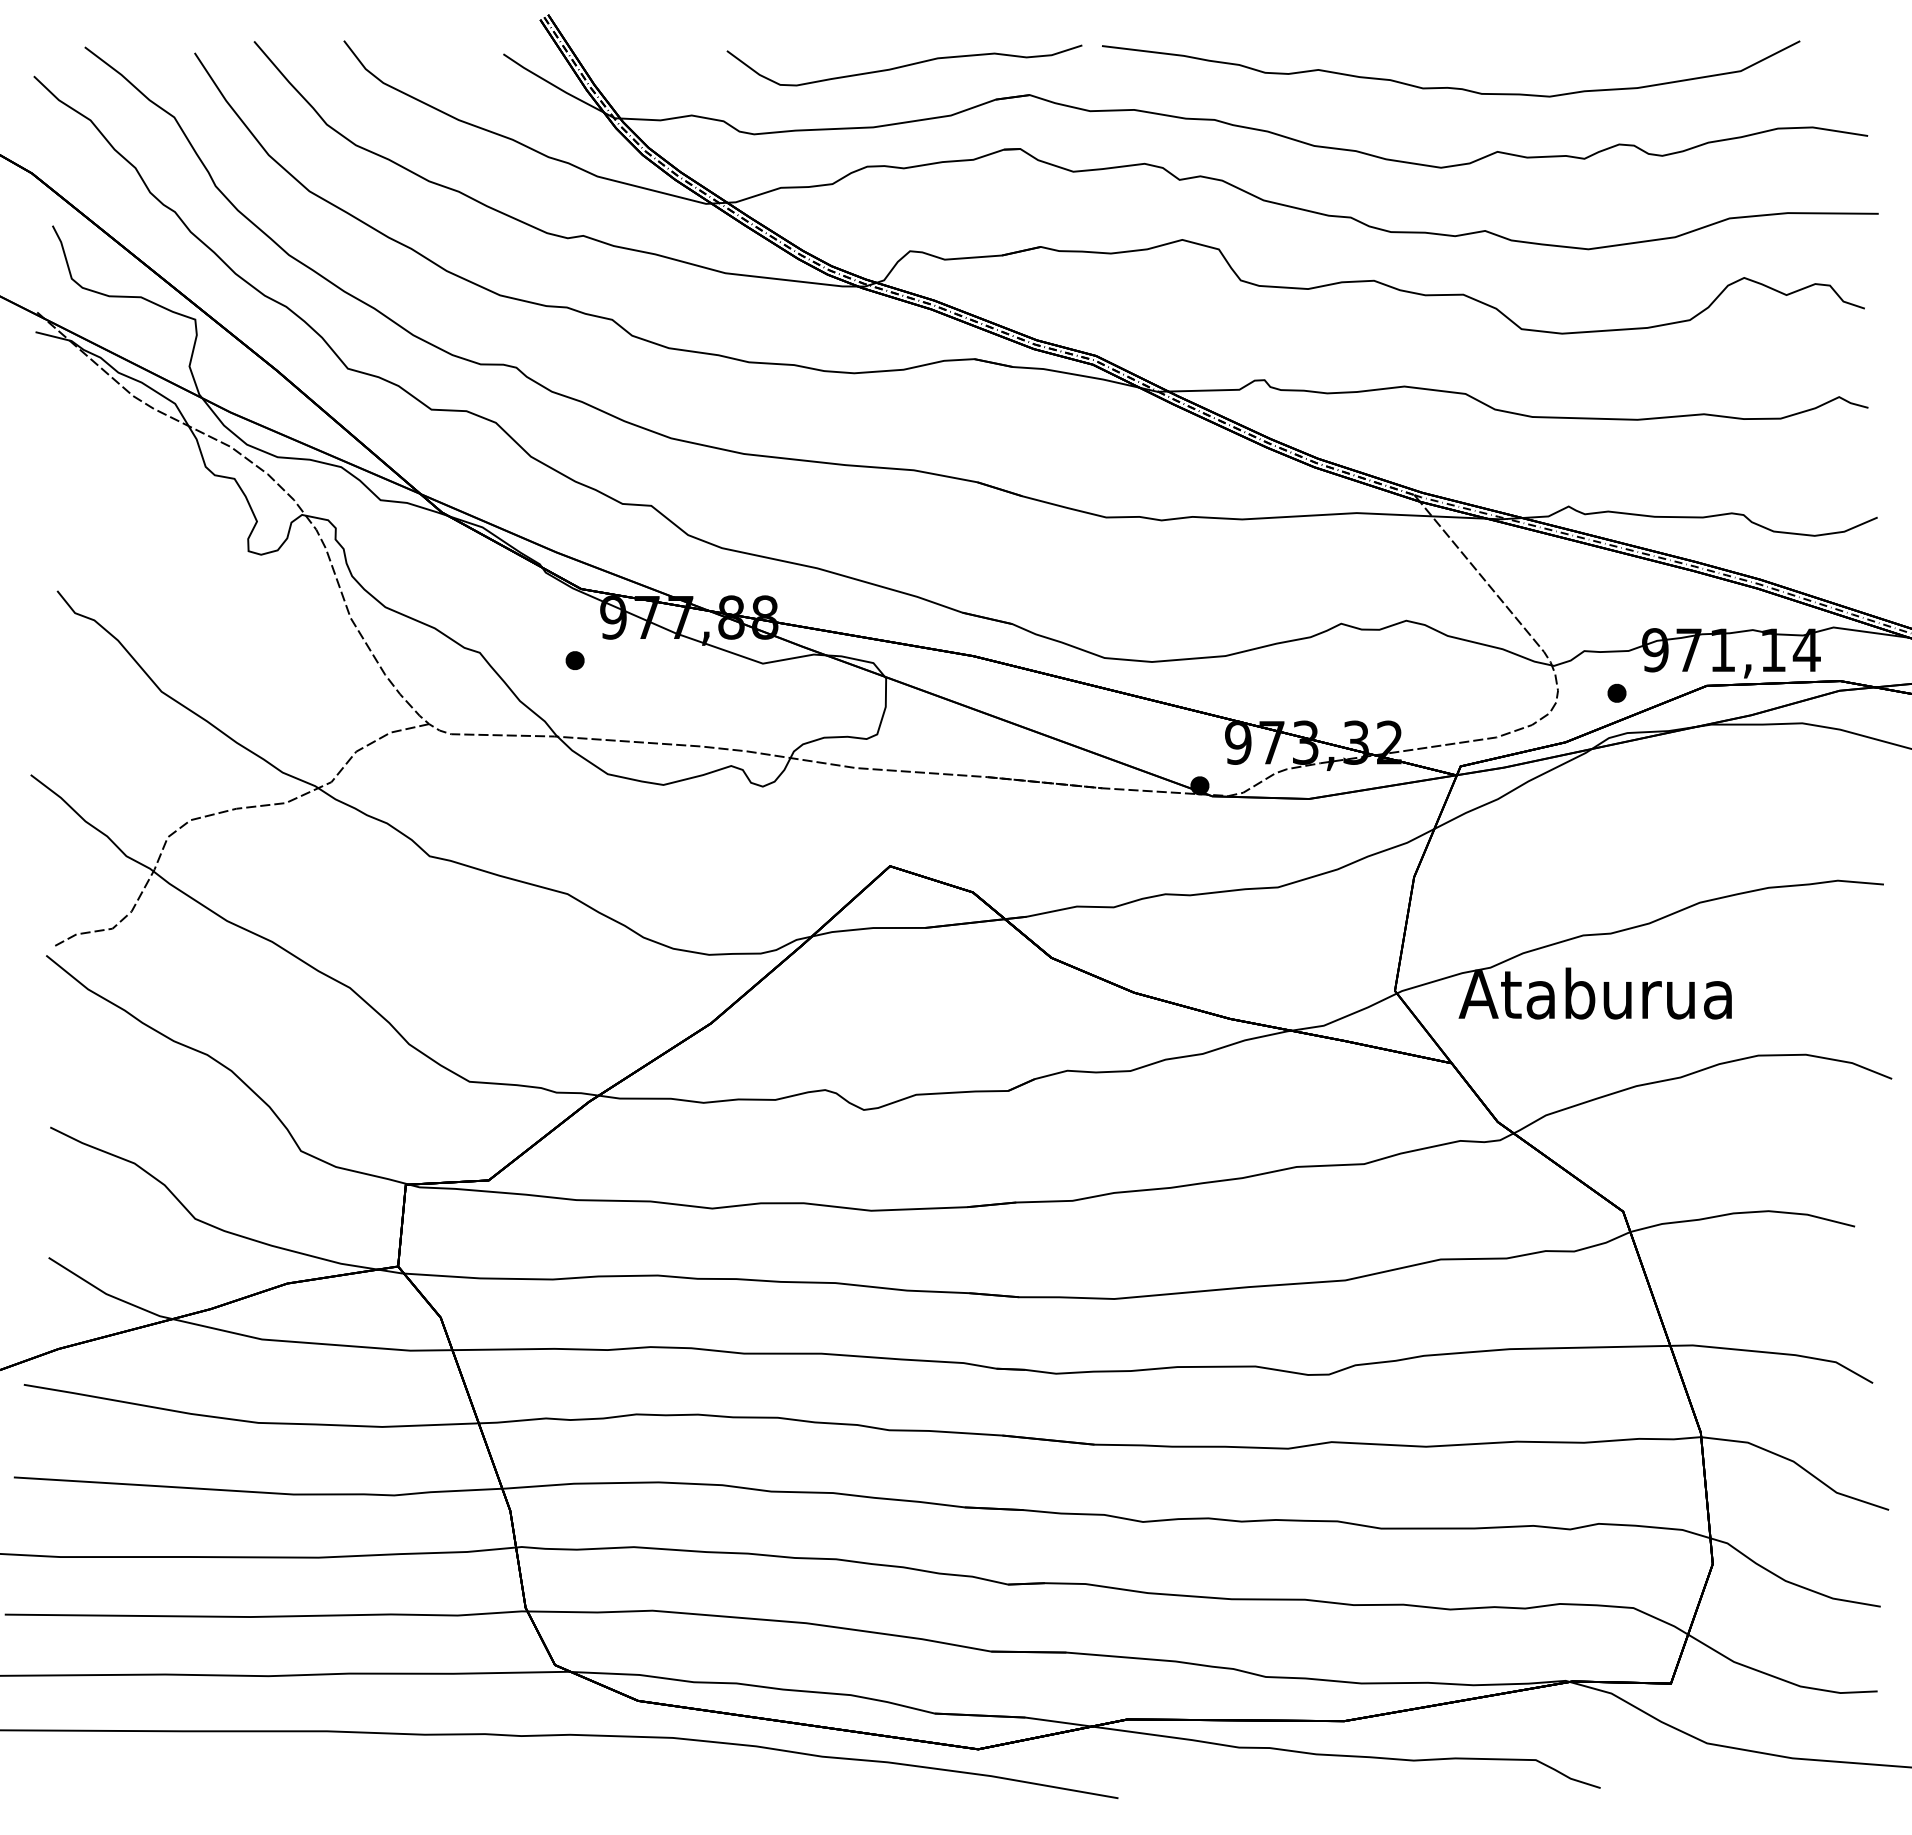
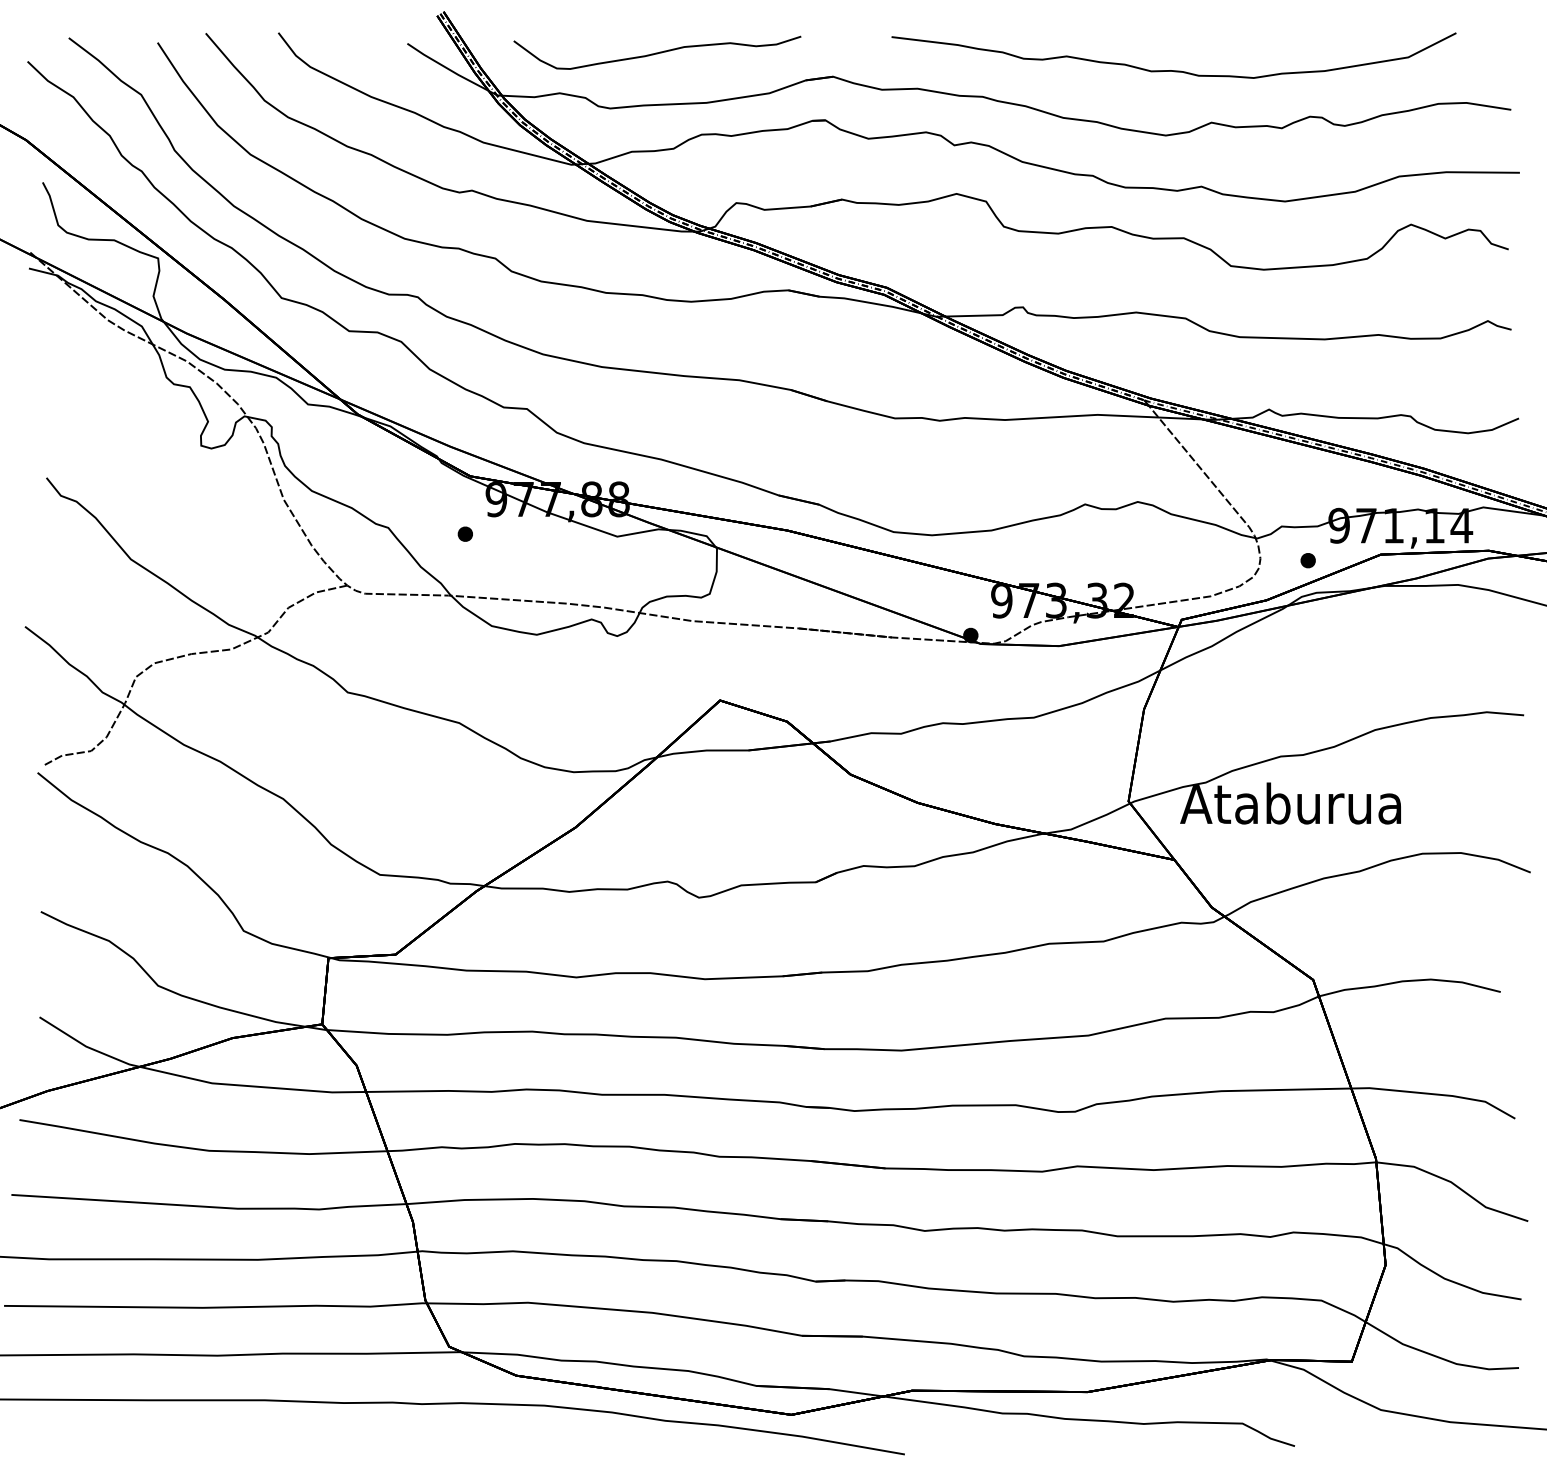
curve: (904, 65) -> (657, 52), moved

